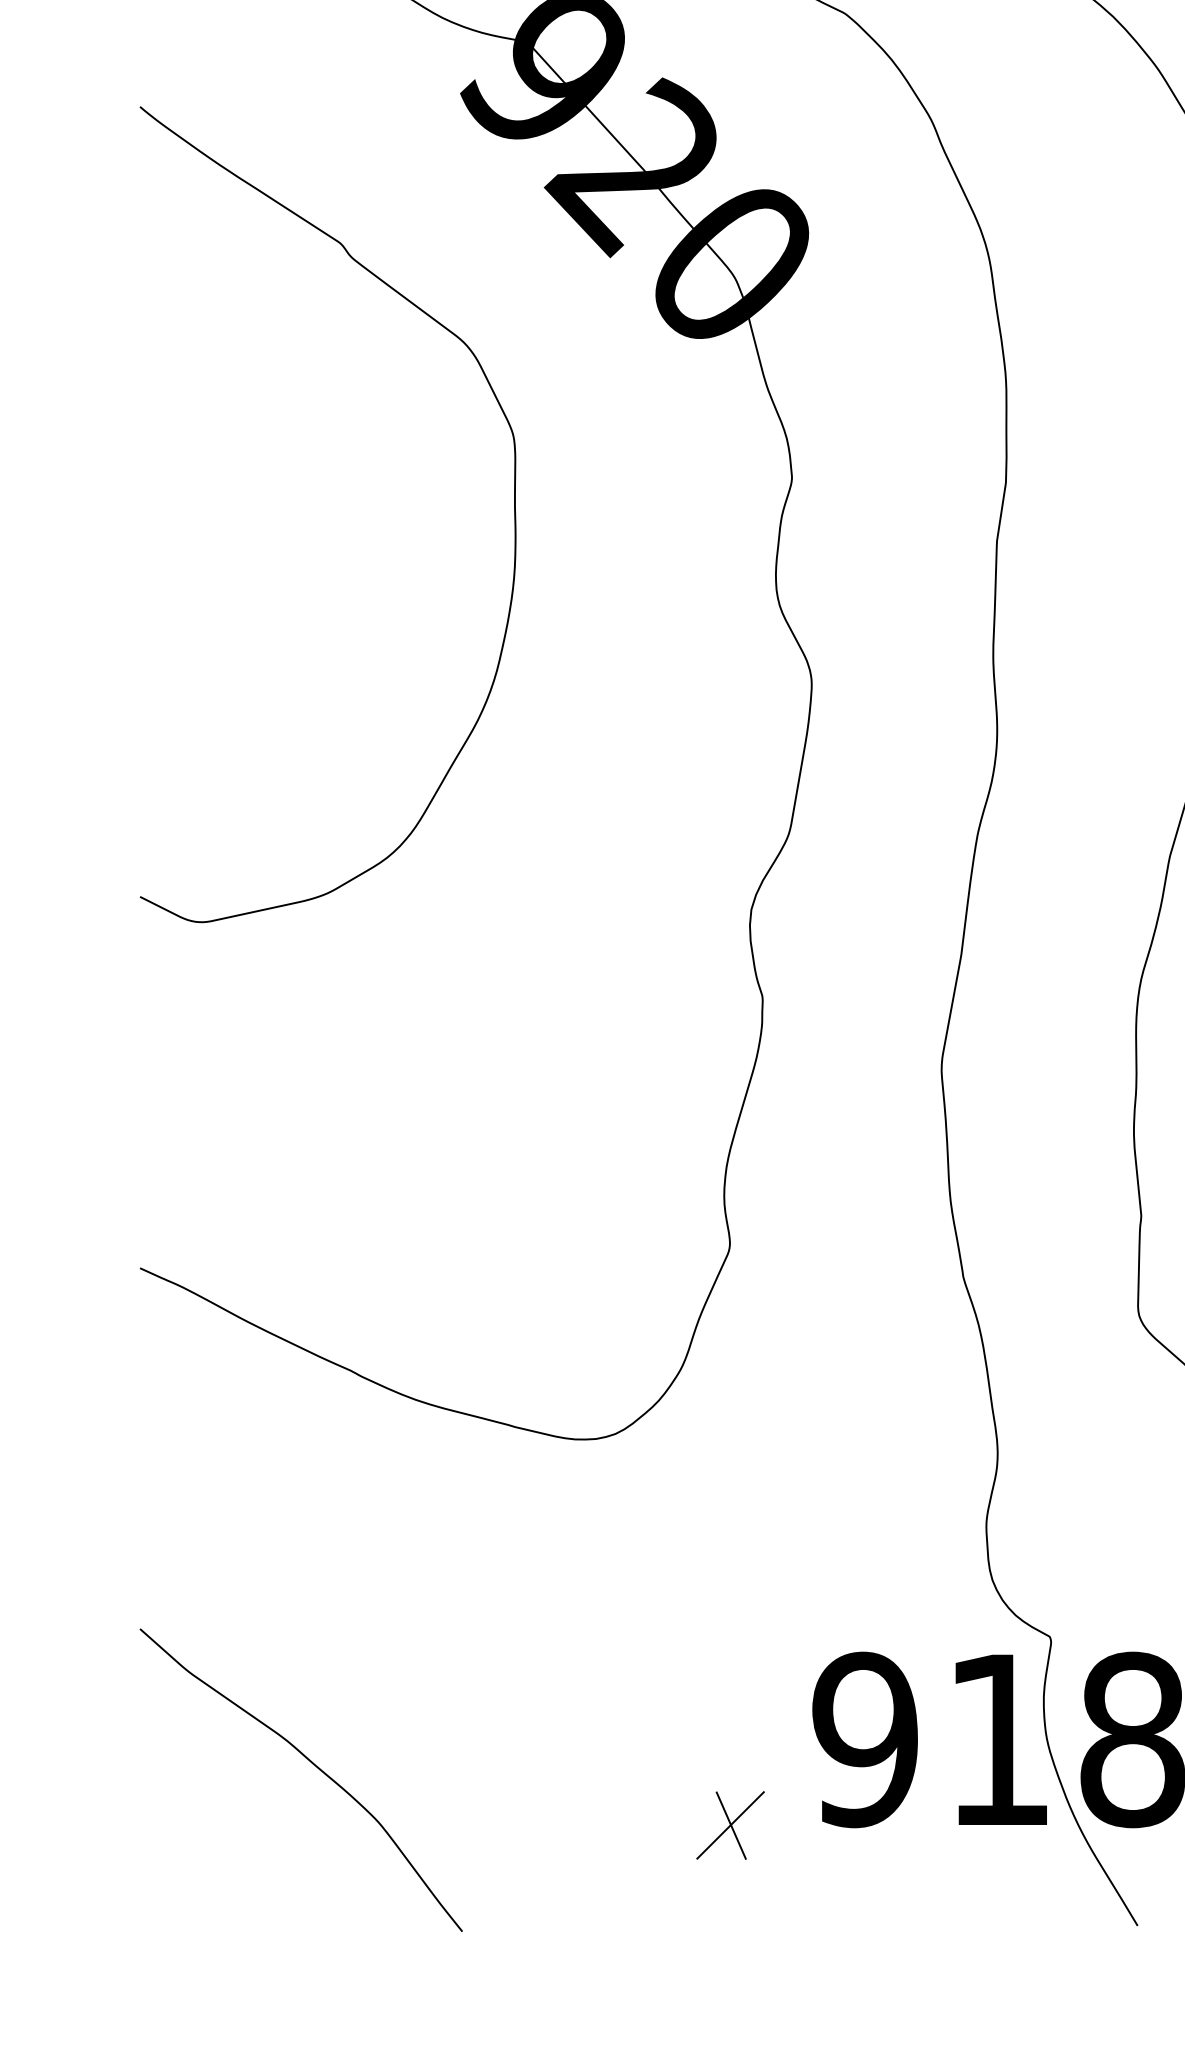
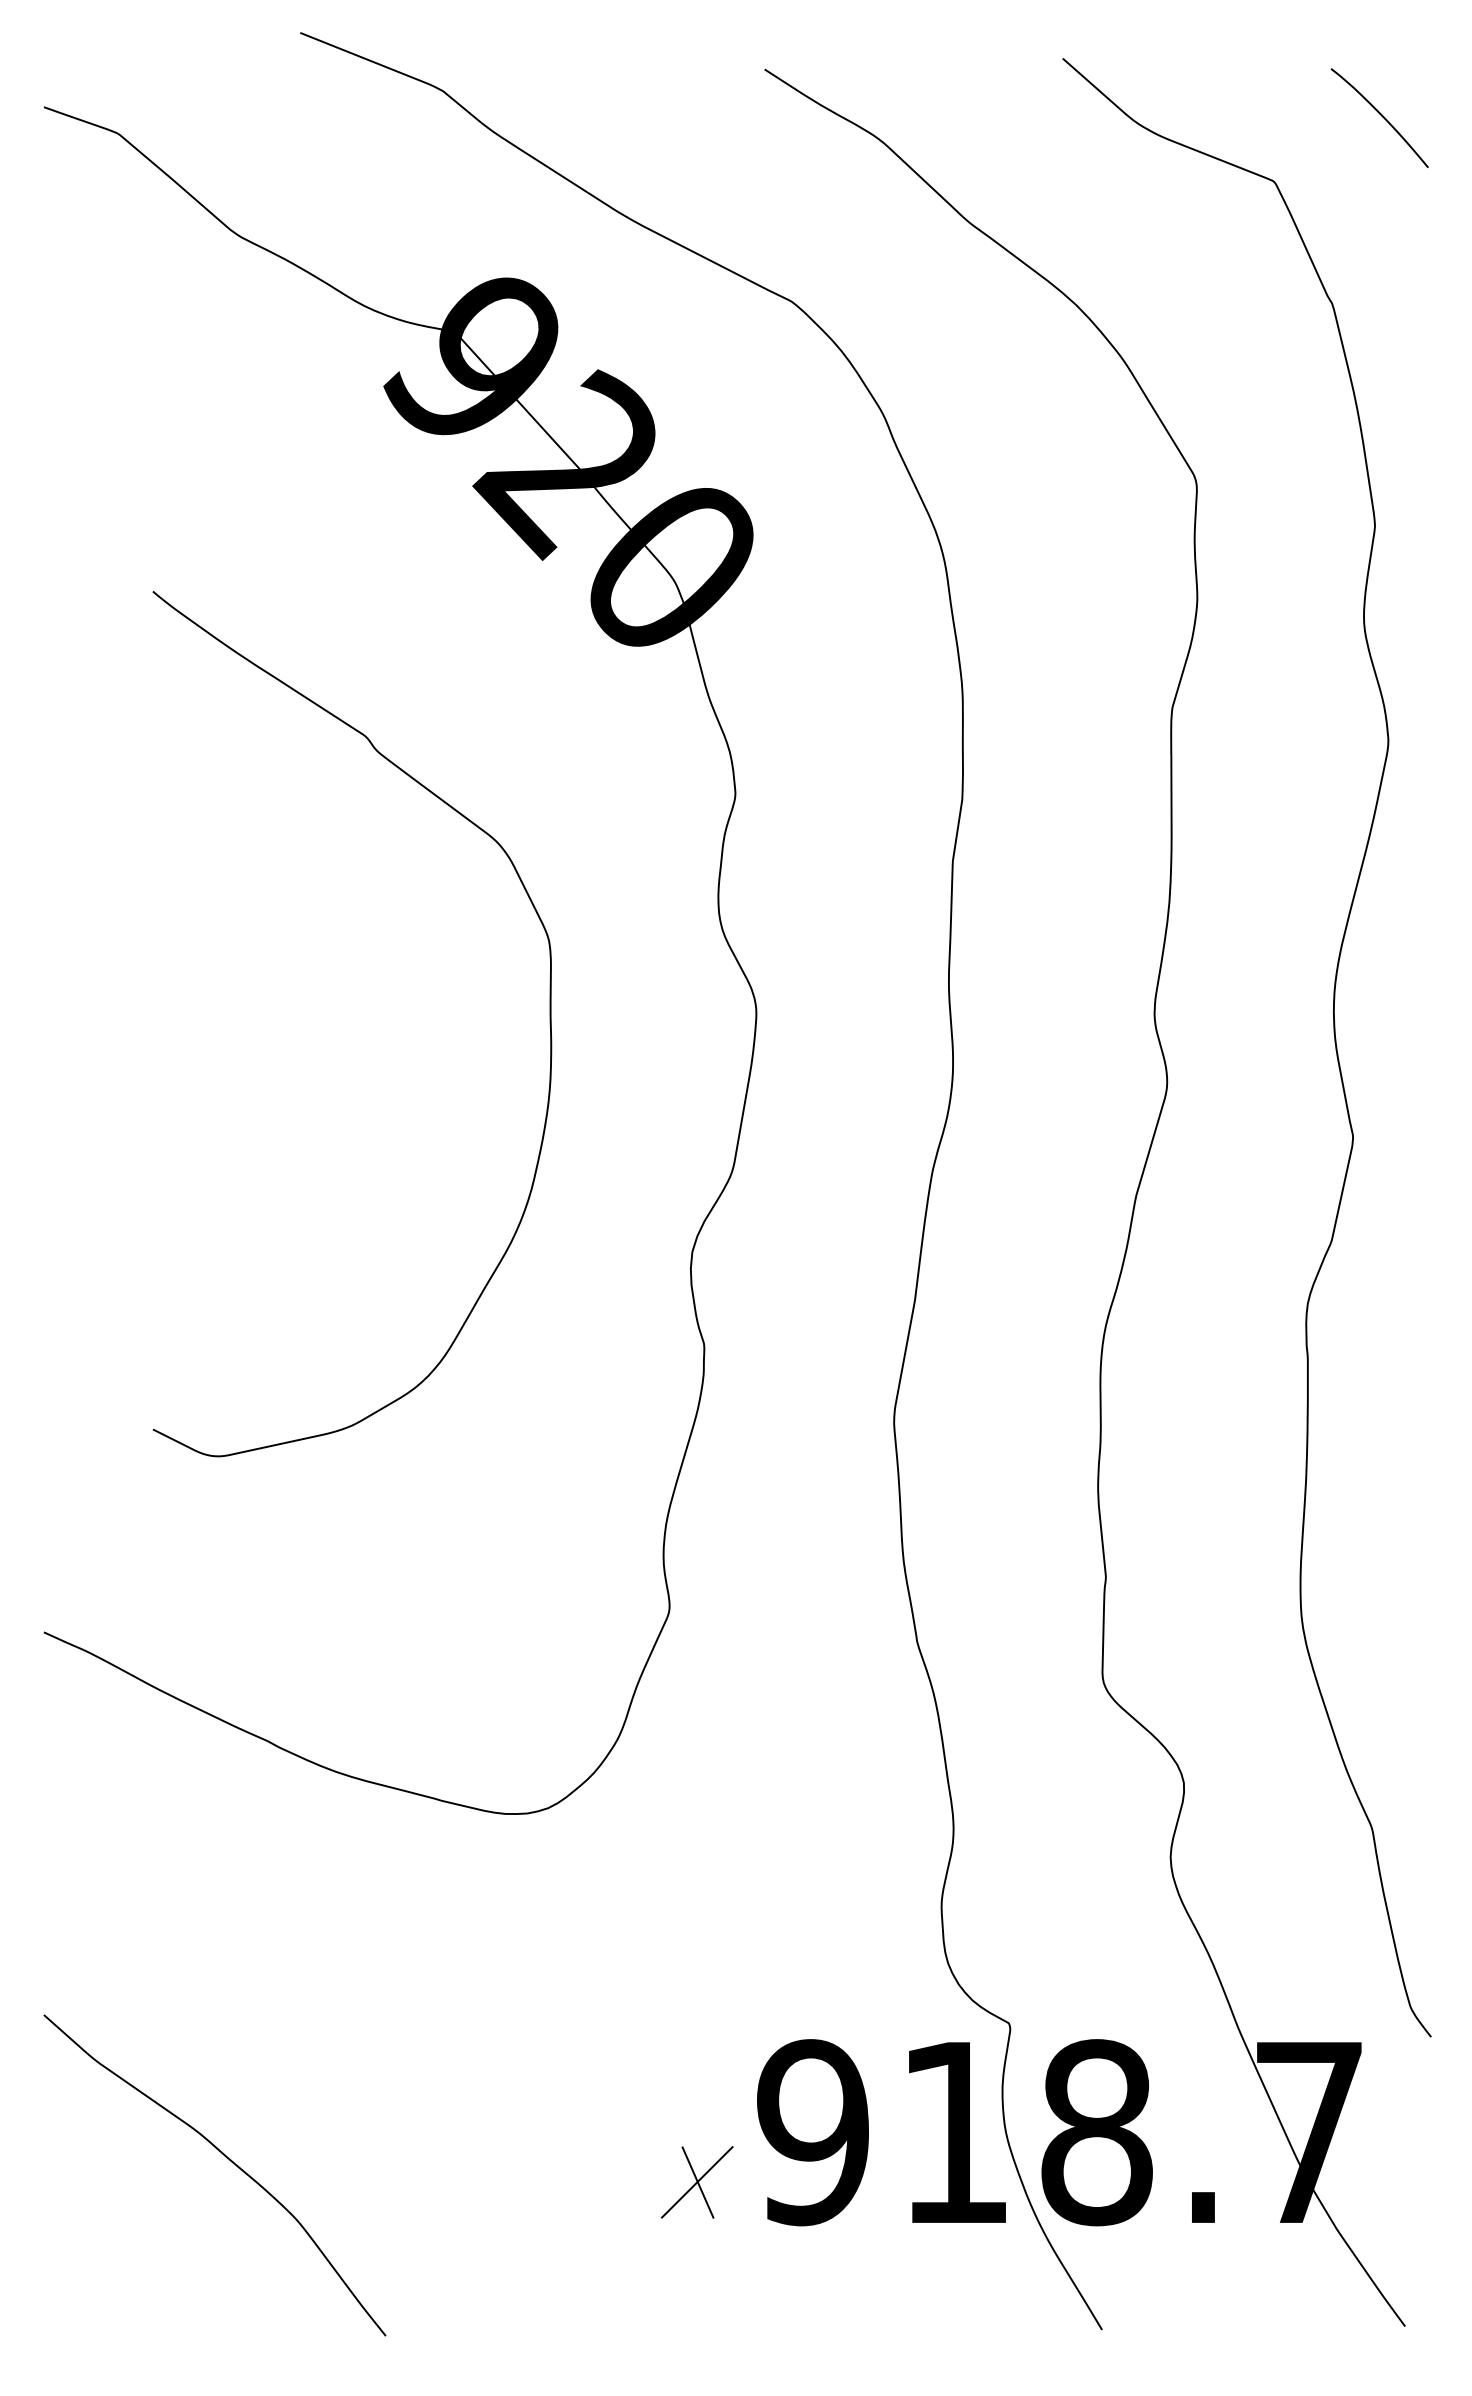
curve: (513, 515) -> (549, 1024), moved
part: (730, 1825) -> (697, 2182), moved

